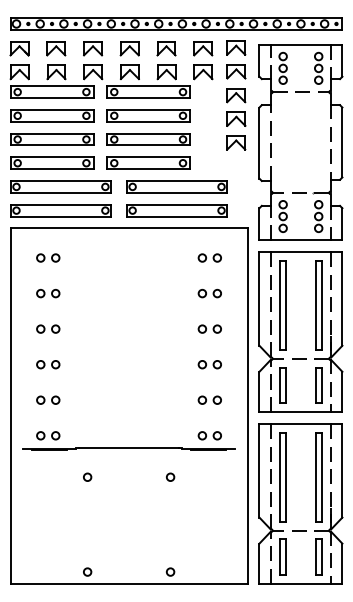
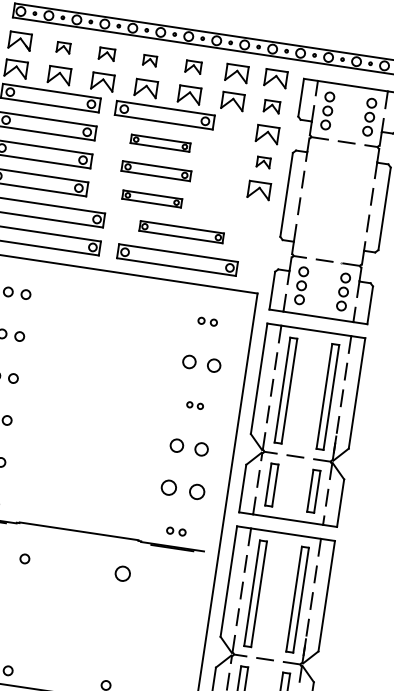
part: (56, 48) -> (63, 47), size x0.6
part: (93, 48) -> (107, 54), size x0.7
part: (129, 48) -> (149, 60), size x0.6
part: (166, 48) -> (193, 66), size x0.7
part: (236, 71) -> (272, 106), size x0.7
part: (148, 115) -> (160, 142), size x0.6
part: (236, 118) -> (263, 161), size x0.6
part: (148, 139) -> (156, 171), size x0.7
part: (148, 162) -> (152, 198), size x0.6
part: (176, 186) -> (181, 231), size x0.7
part: (209, 257) -> (207, 321), size x0.7
part: (209, 293) -> (201, 363), size x1.4
part: (209, 328) -> (194, 404), size x0.6
part: (209, 364) -> (188, 447), size x1.4
part: (209, 399) -> (182, 488), size x1.6
part: (209, 435) -> (176, 531), size x0.7
circle: (170, 476) -> (122, 572), size x1.6

